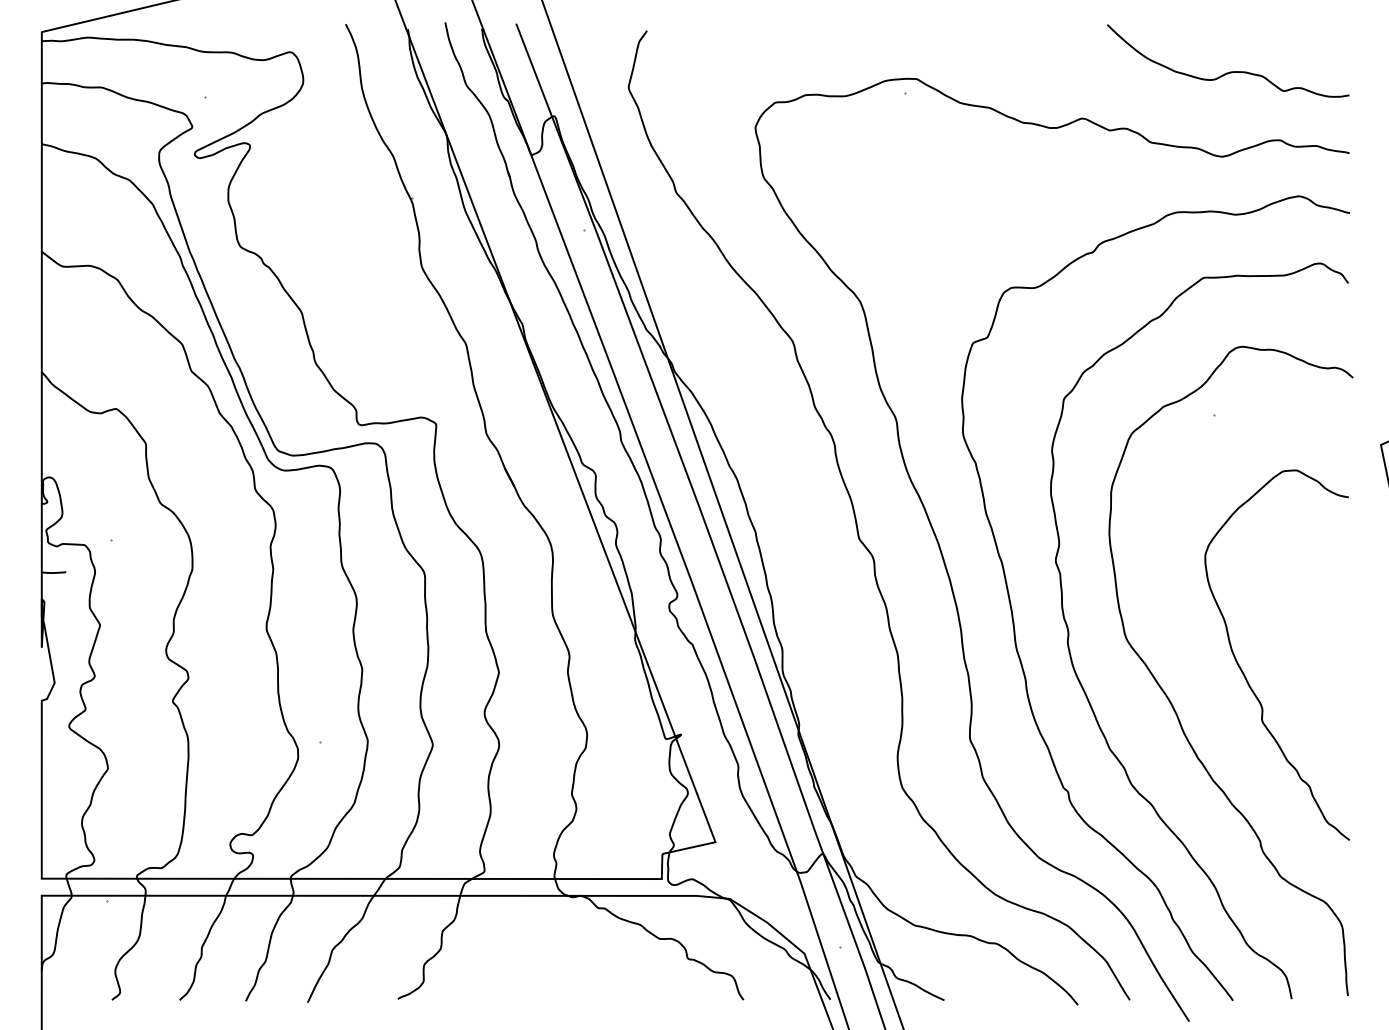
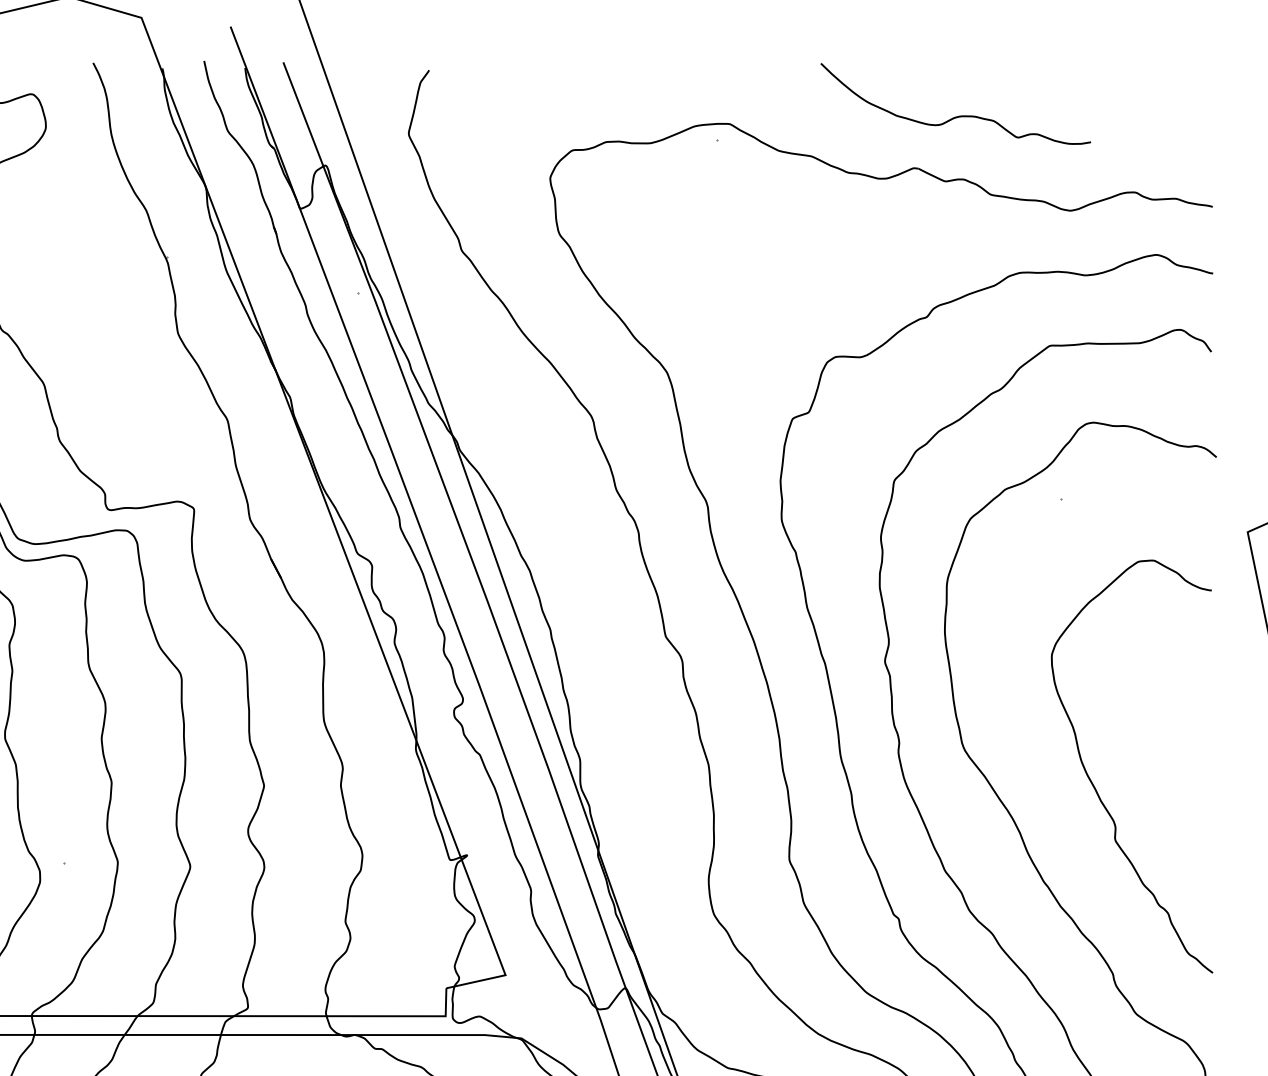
curve: (1229, 71) -> (957, 115), moved

